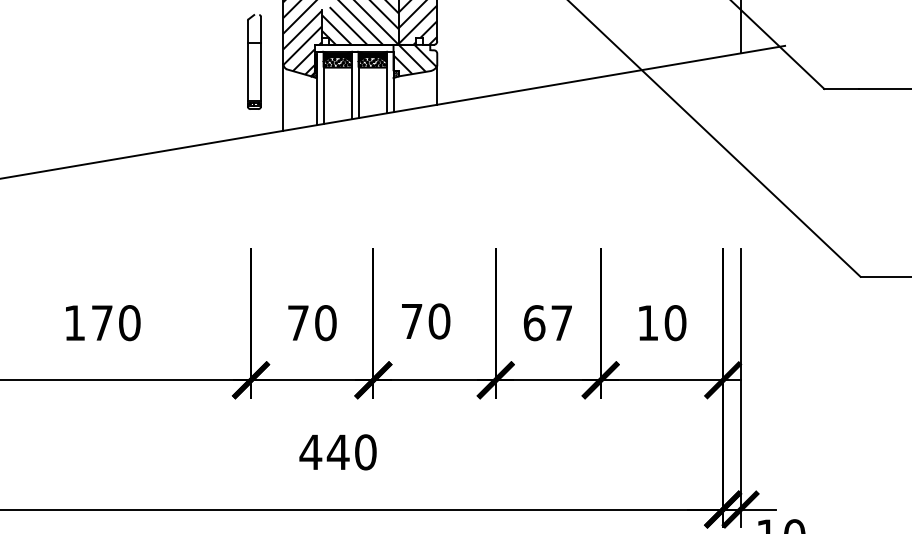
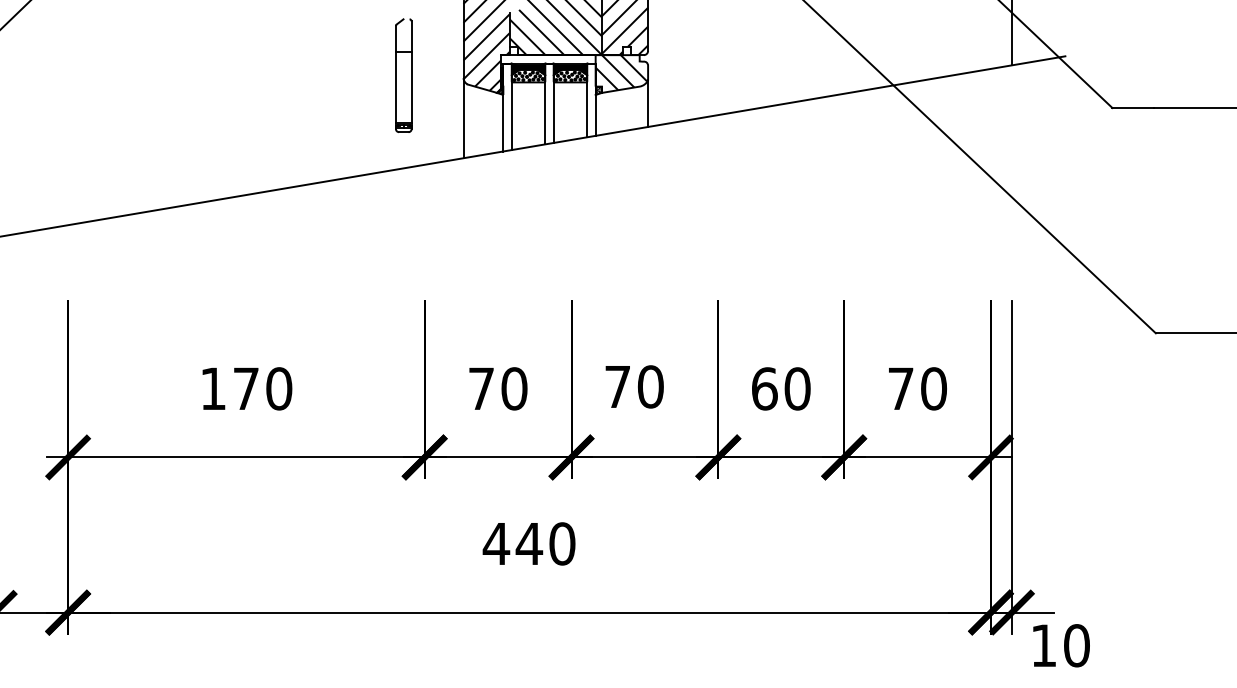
part: (254, 61) -> (403, 75), moved
text: (561, 322) -> (797, 388), 67 -> 60
text: (648, 322) -> (901, 388), 10 -> 70

